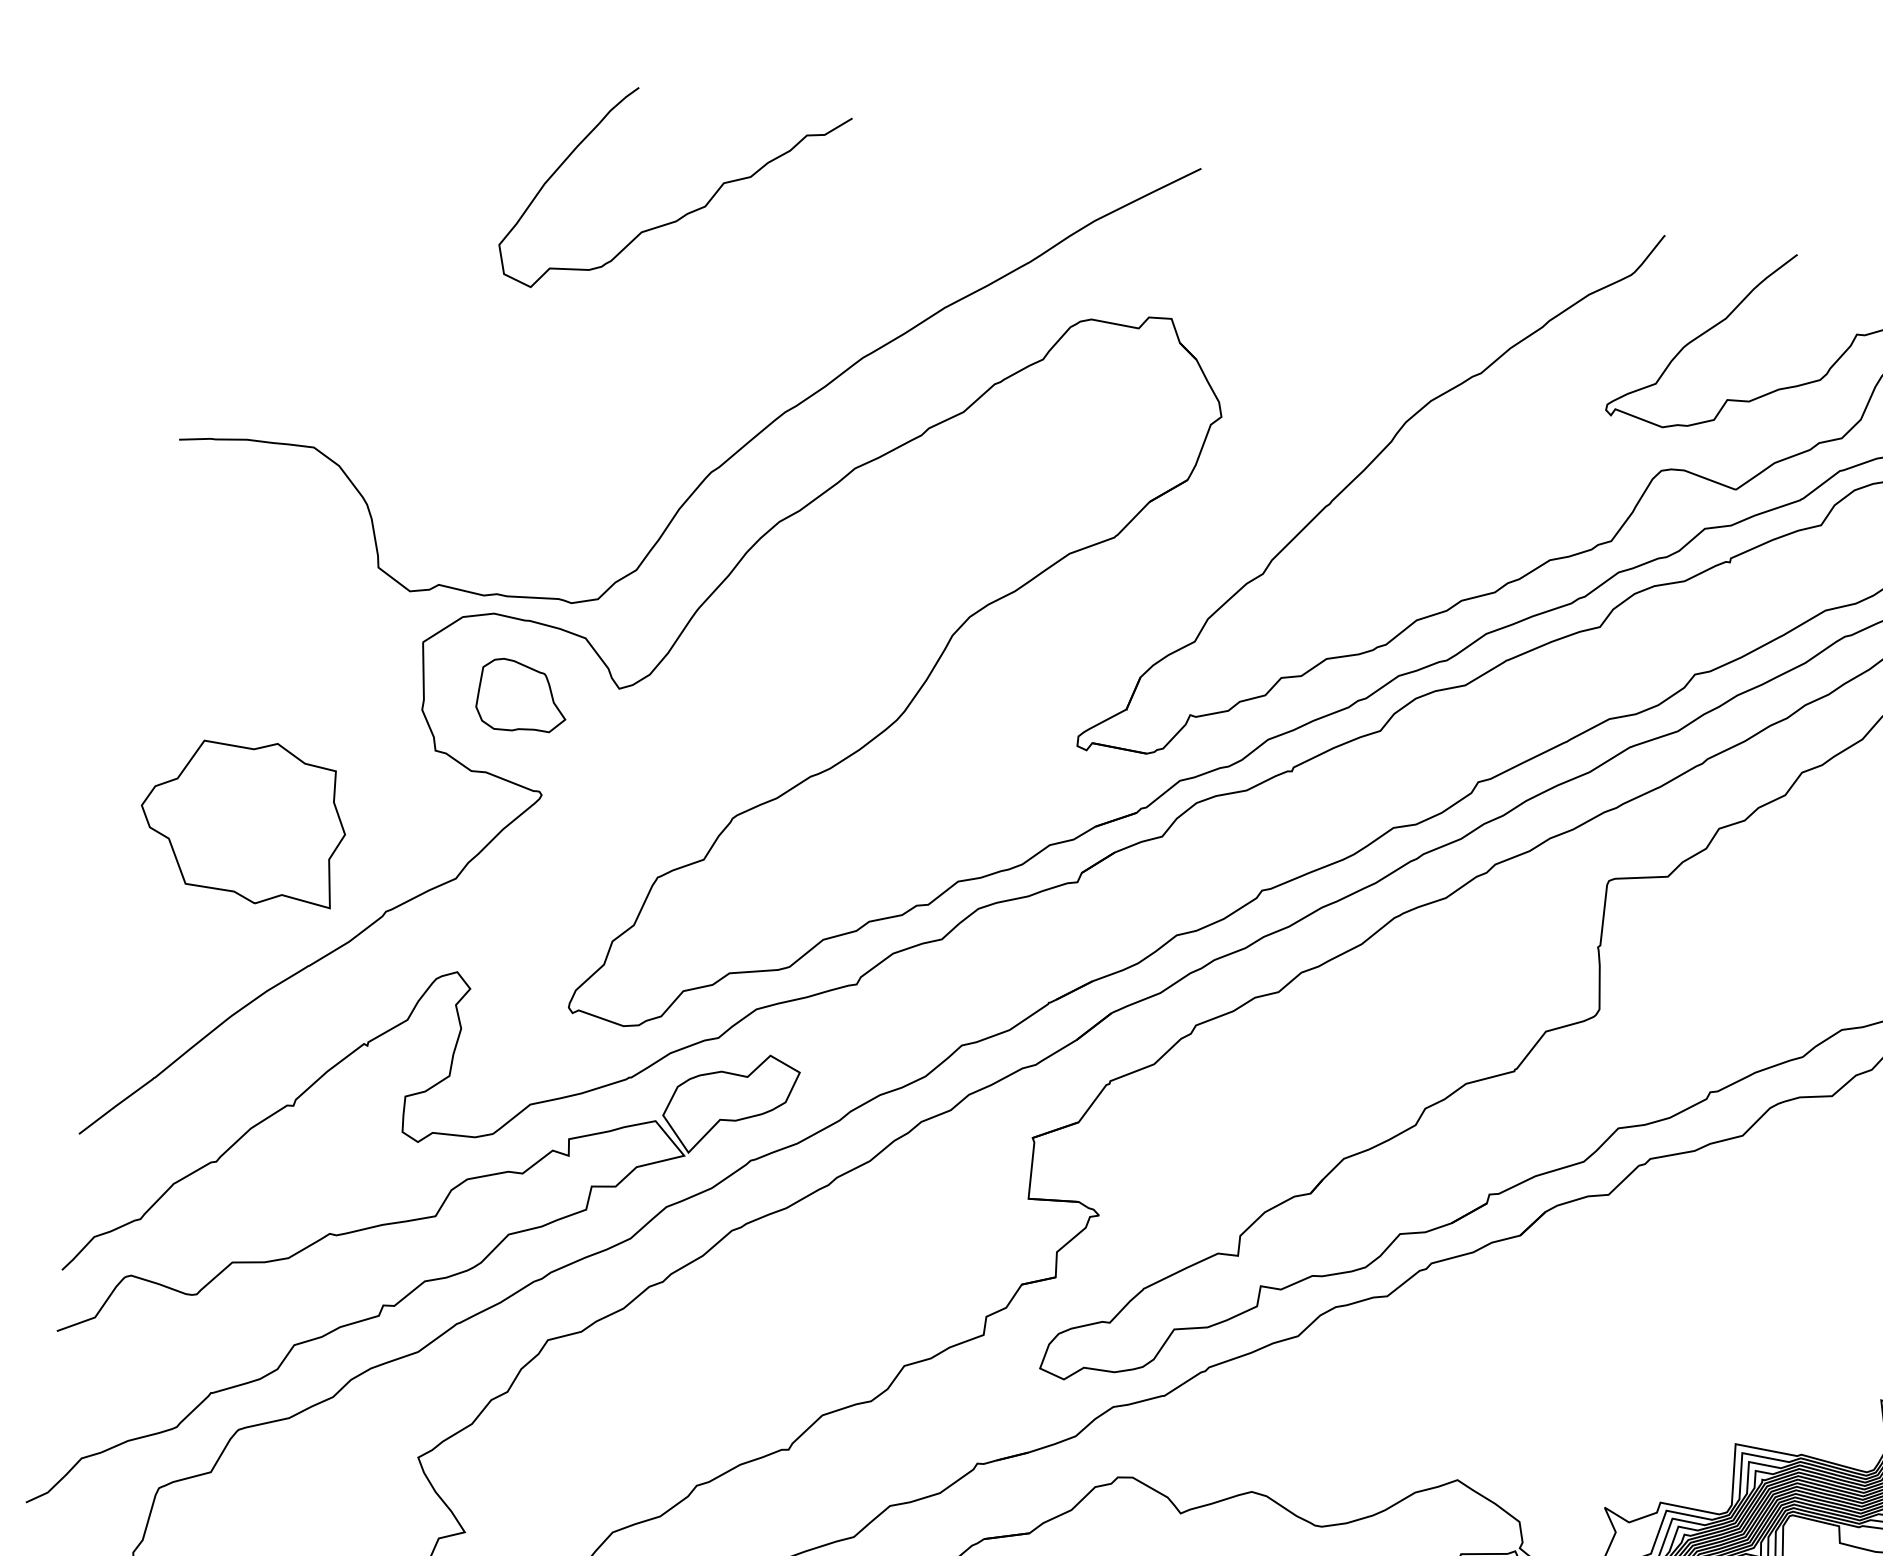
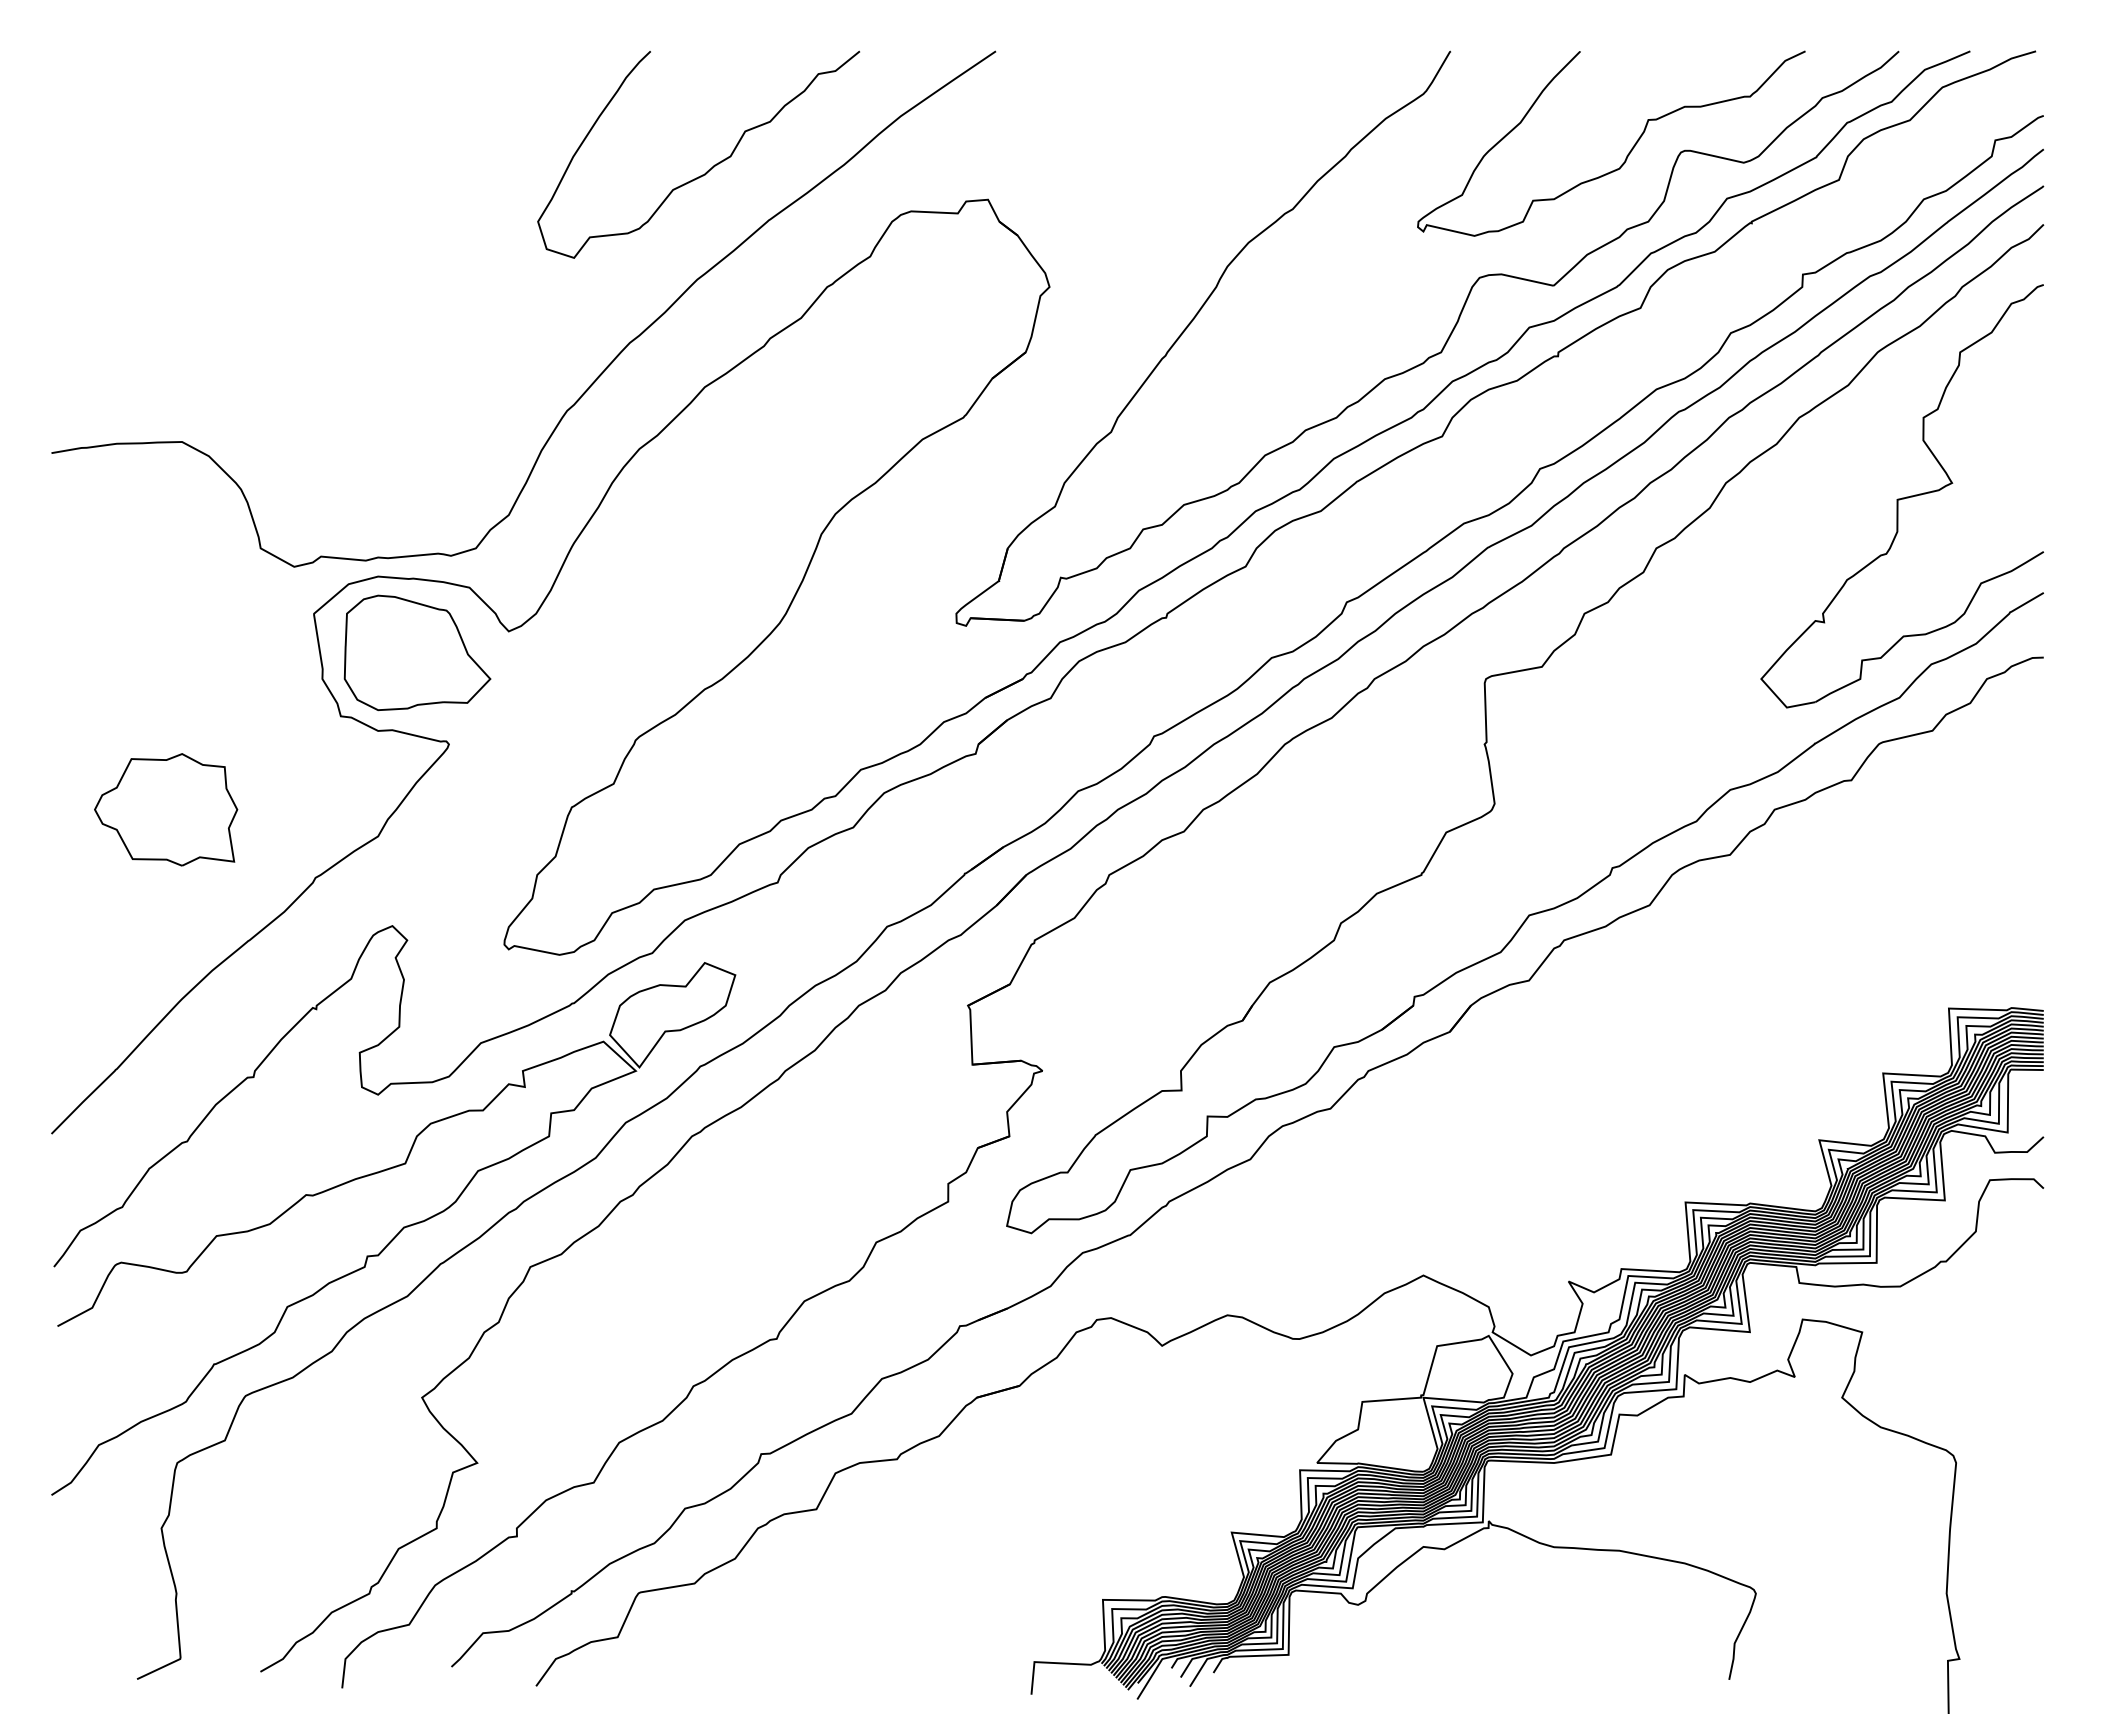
curve: (679, 217) -> (707, 170), moved
part: (523, 696) -> (417, 652), size x1.67
part: (244, 820) -> (166, 809), size x0.71

